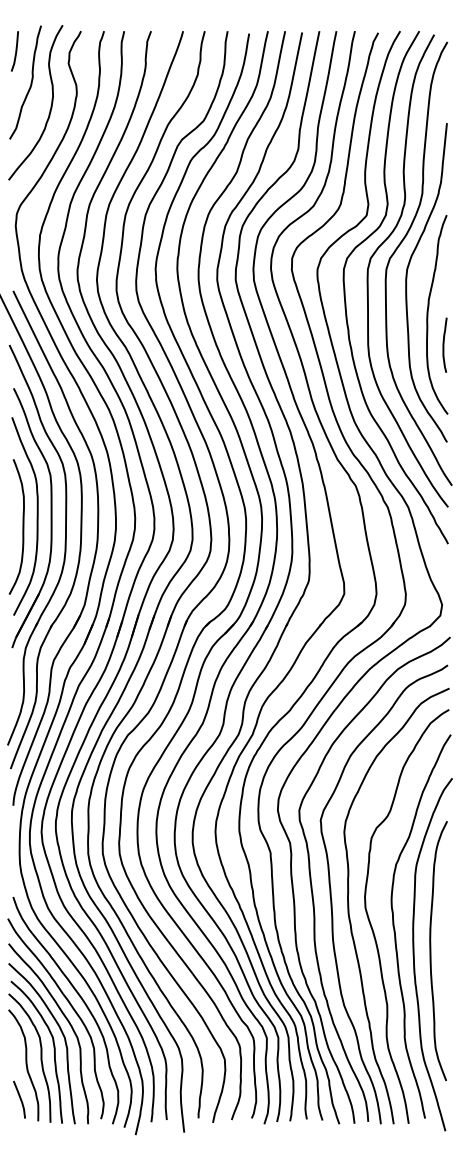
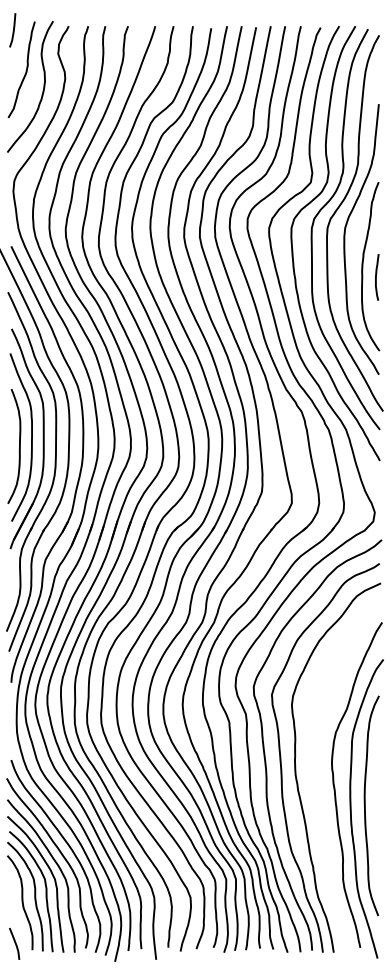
line: (15, 51) -> (13, 30), moved
curve: (444, 345) -> (376, 277), moved
curve: (373, 928) -> (316, 786), removed
line: (19, 1099) -> (14, 943), moved

